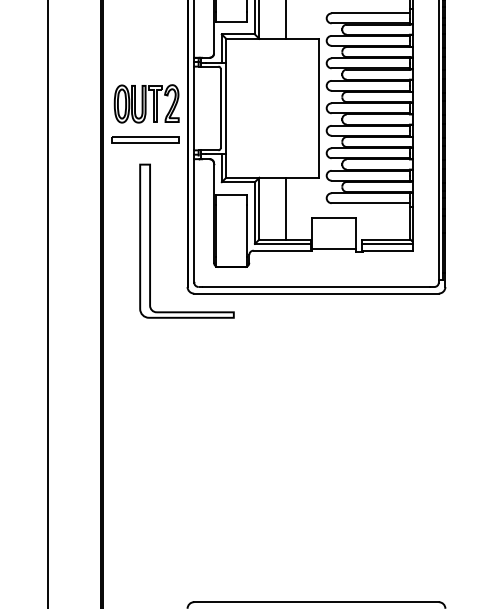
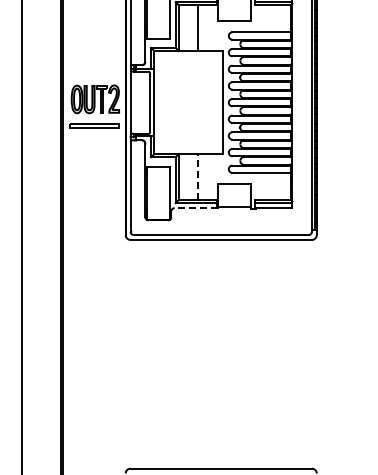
line: (285, 207) -> (198, 176), solid -> dashed
part: (150, 240) -> (98, 200), removed
line: (283, 251) -> (196, 208), solid -> dashed

